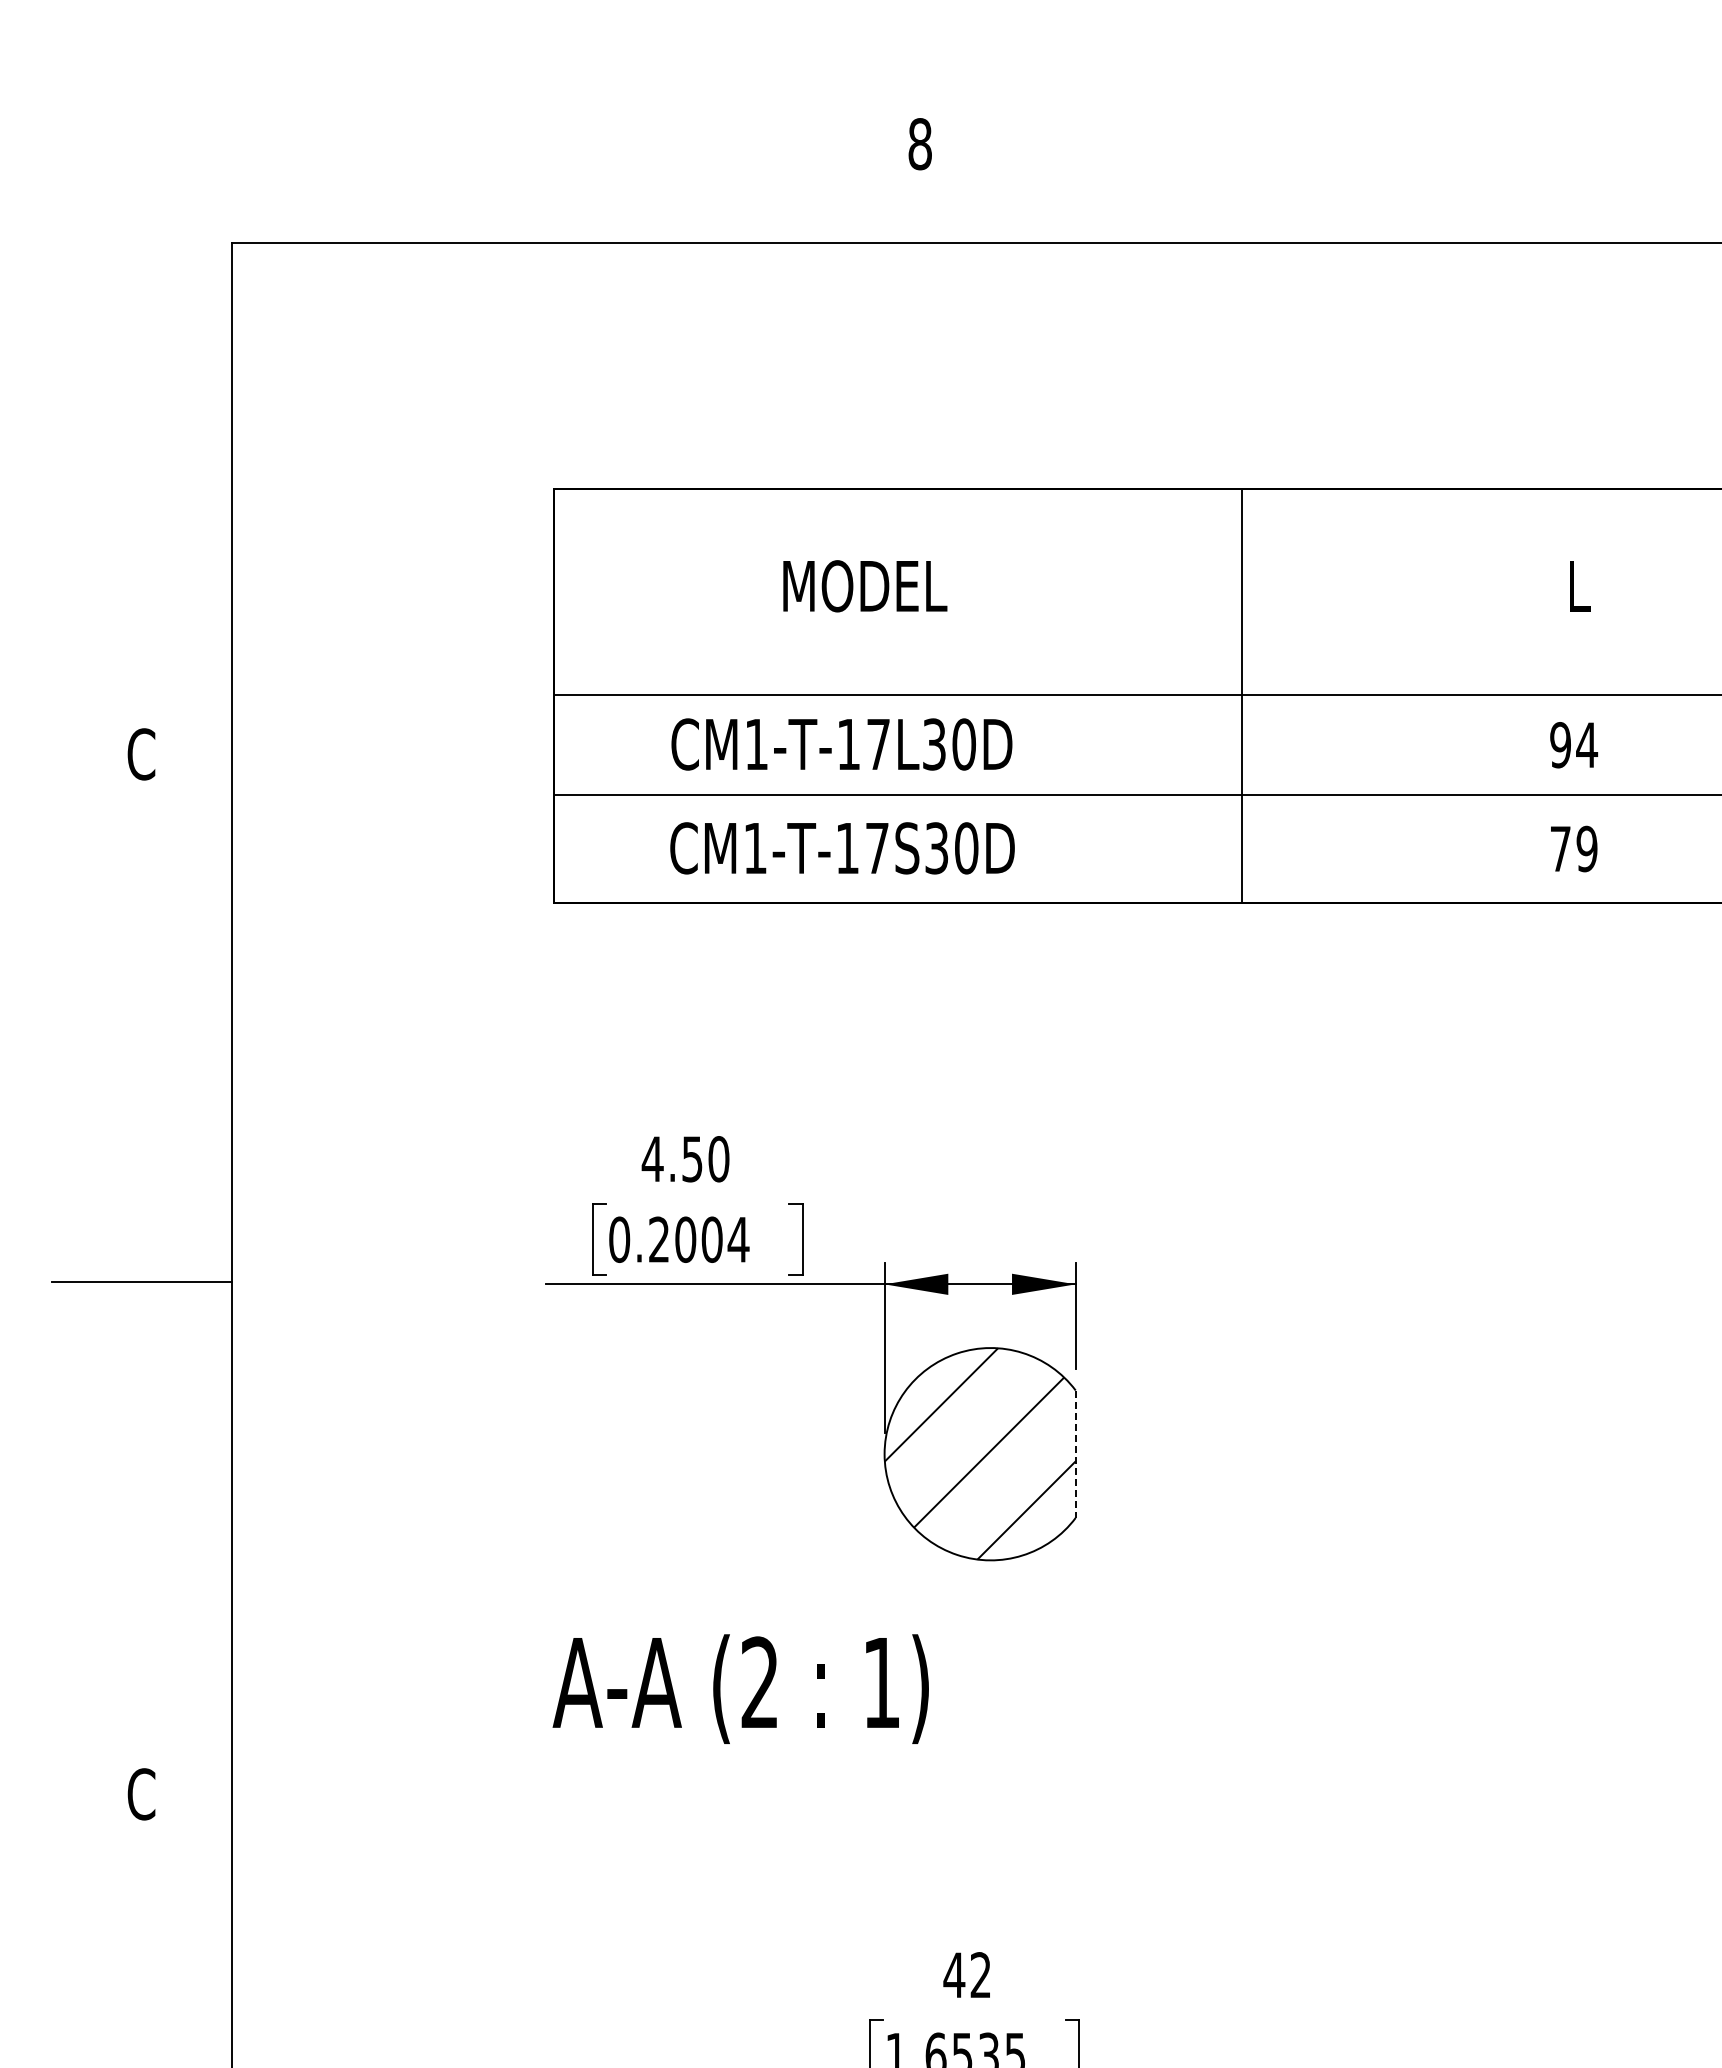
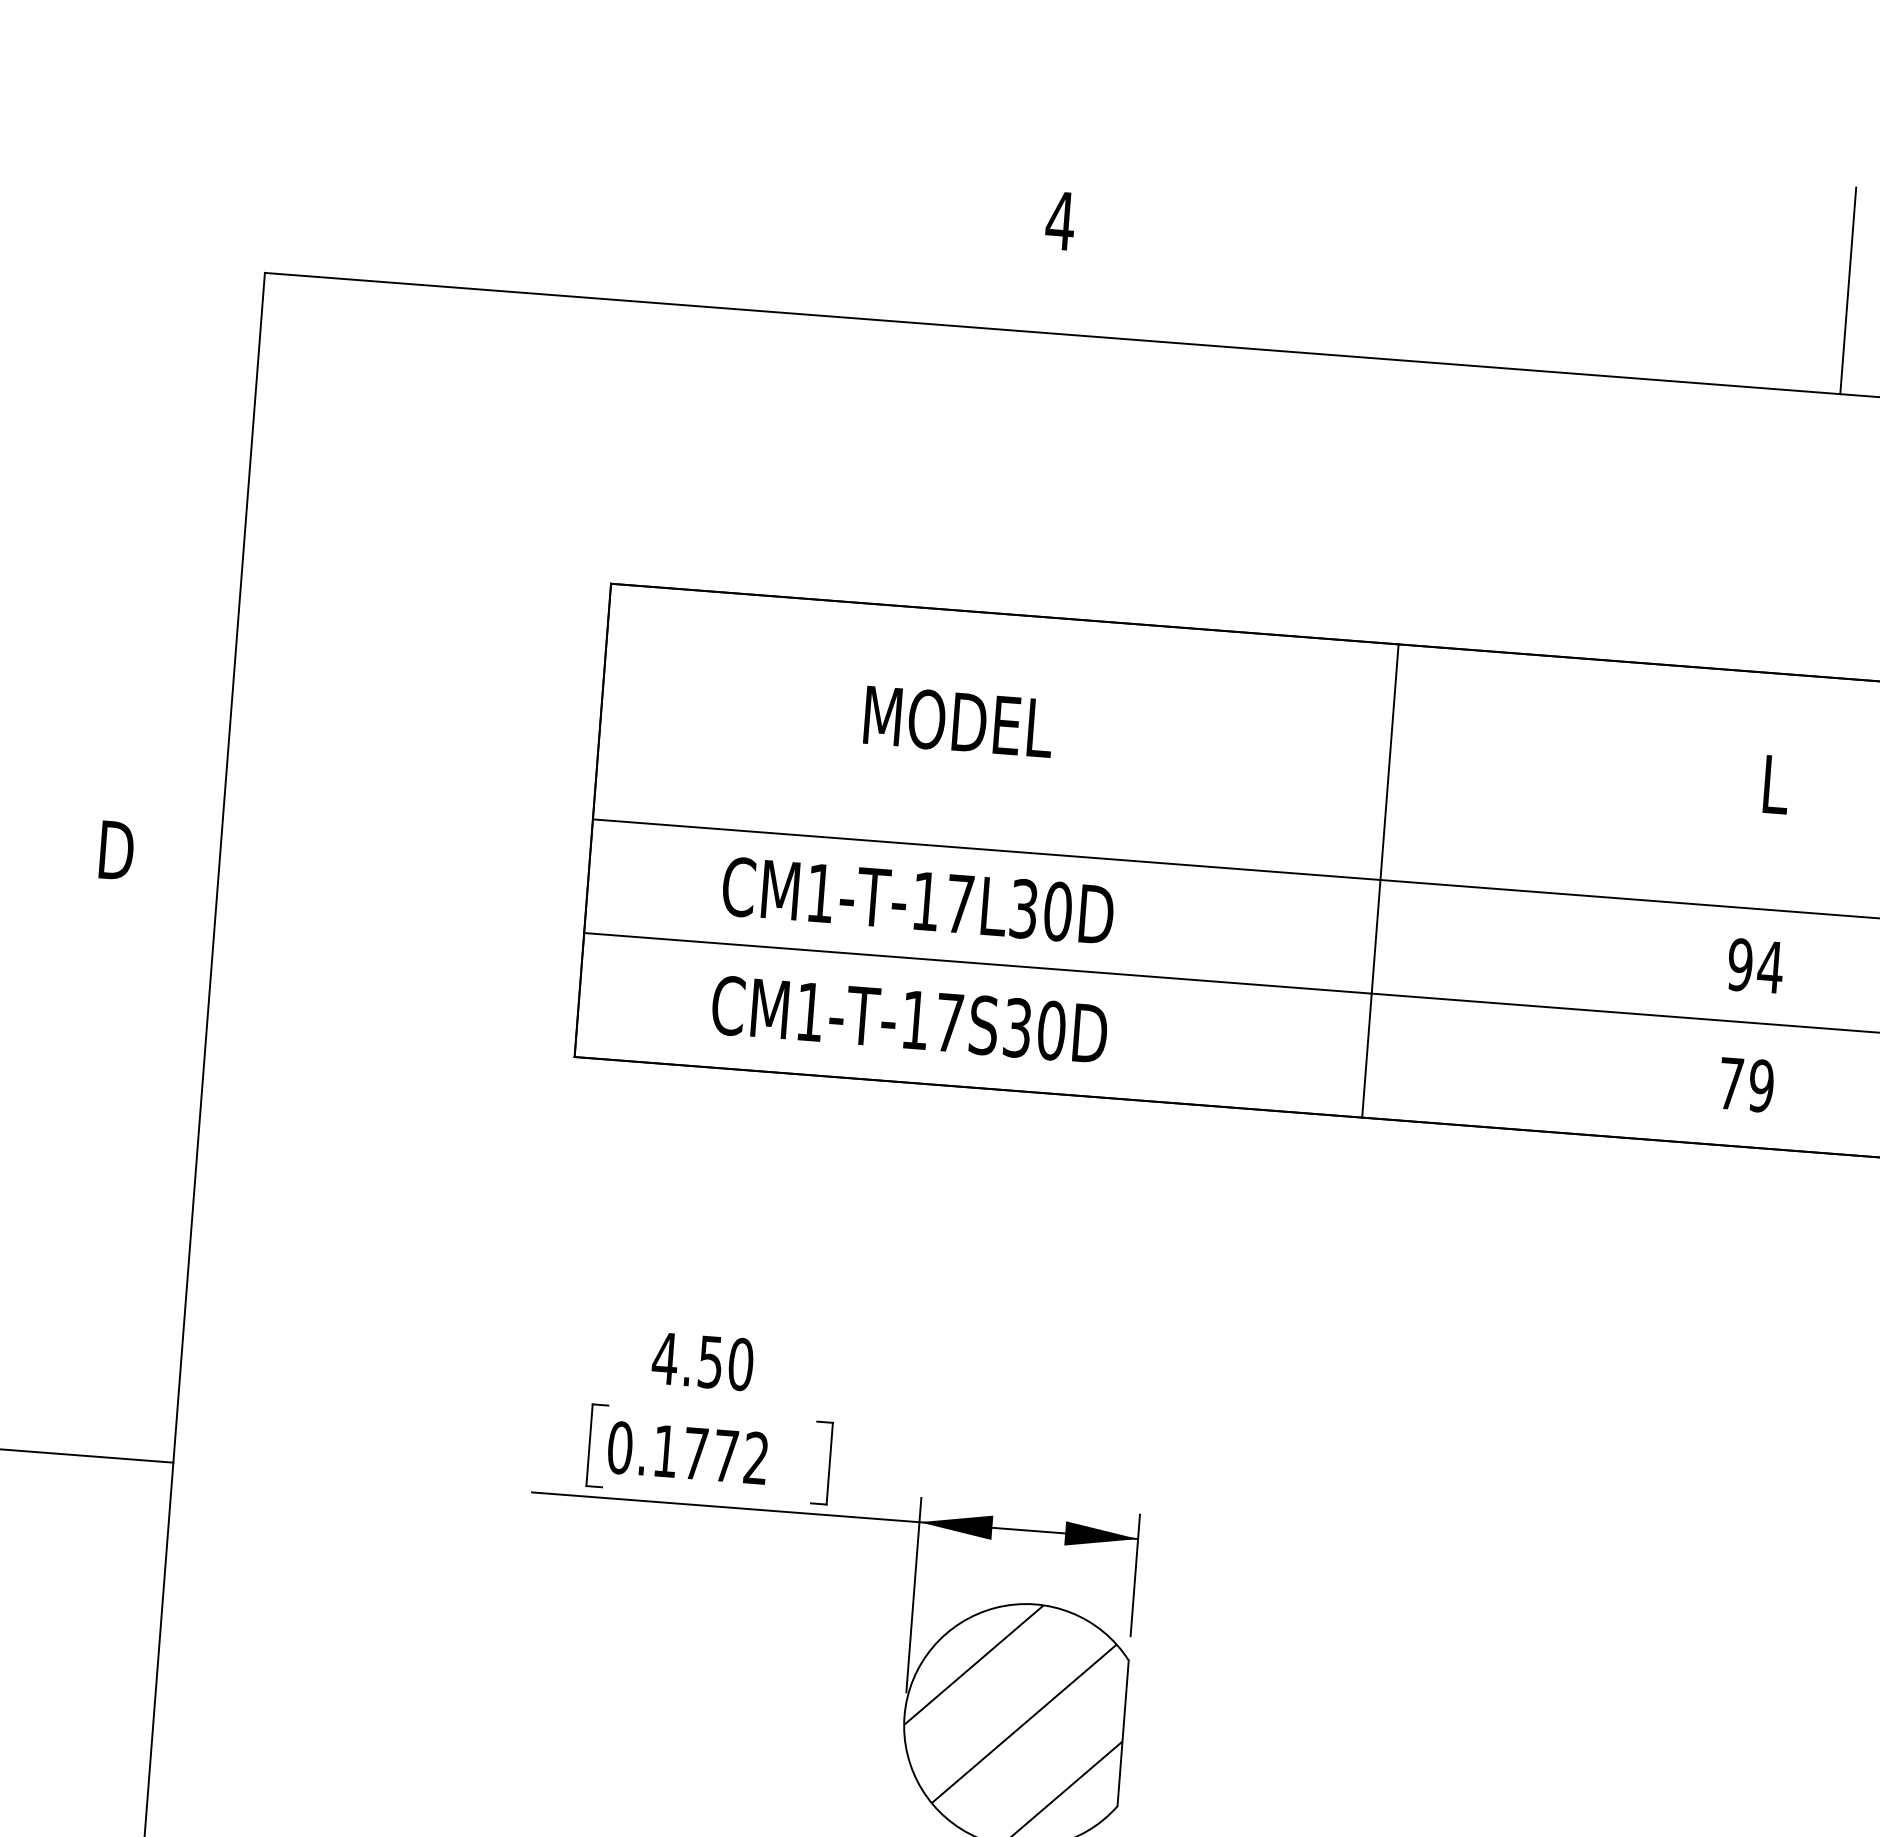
text: (919, 144) -> (1059, 221), 8 -> 4
line: (1609, 152) -> (1848, 291), added
text: (141, 754) -> (115, 850), C -> D
text: (699, 1239) -> (711, 1454), 0.2004 -> 0.1772
line: (1075, 1454) -> (1122, 1733), dashed -> solid

